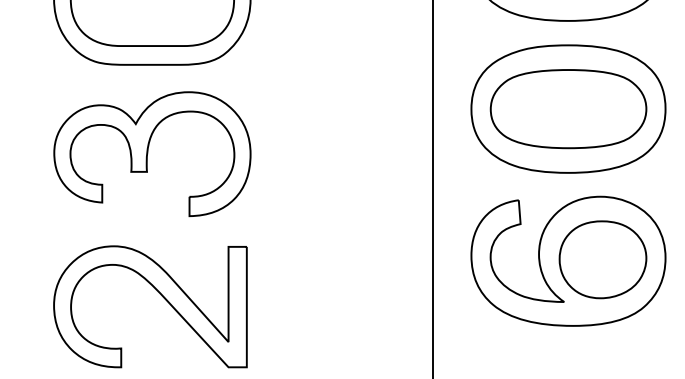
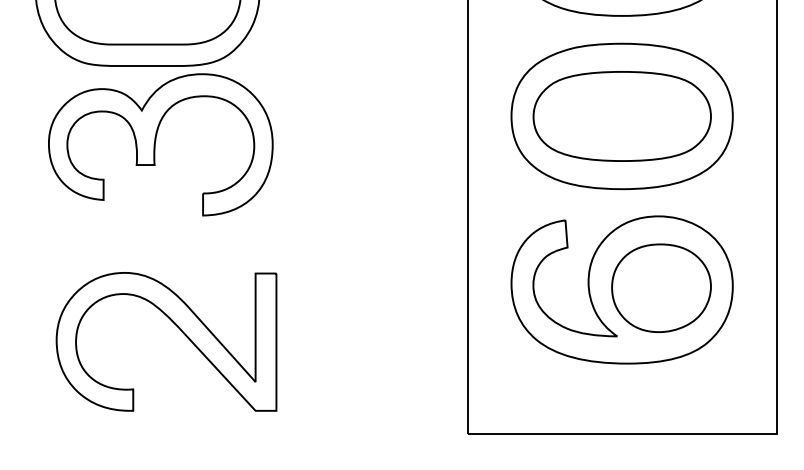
part: (152, 153) -> (160, 144), moved
part: (160, 295) -> (178, 328), moved

